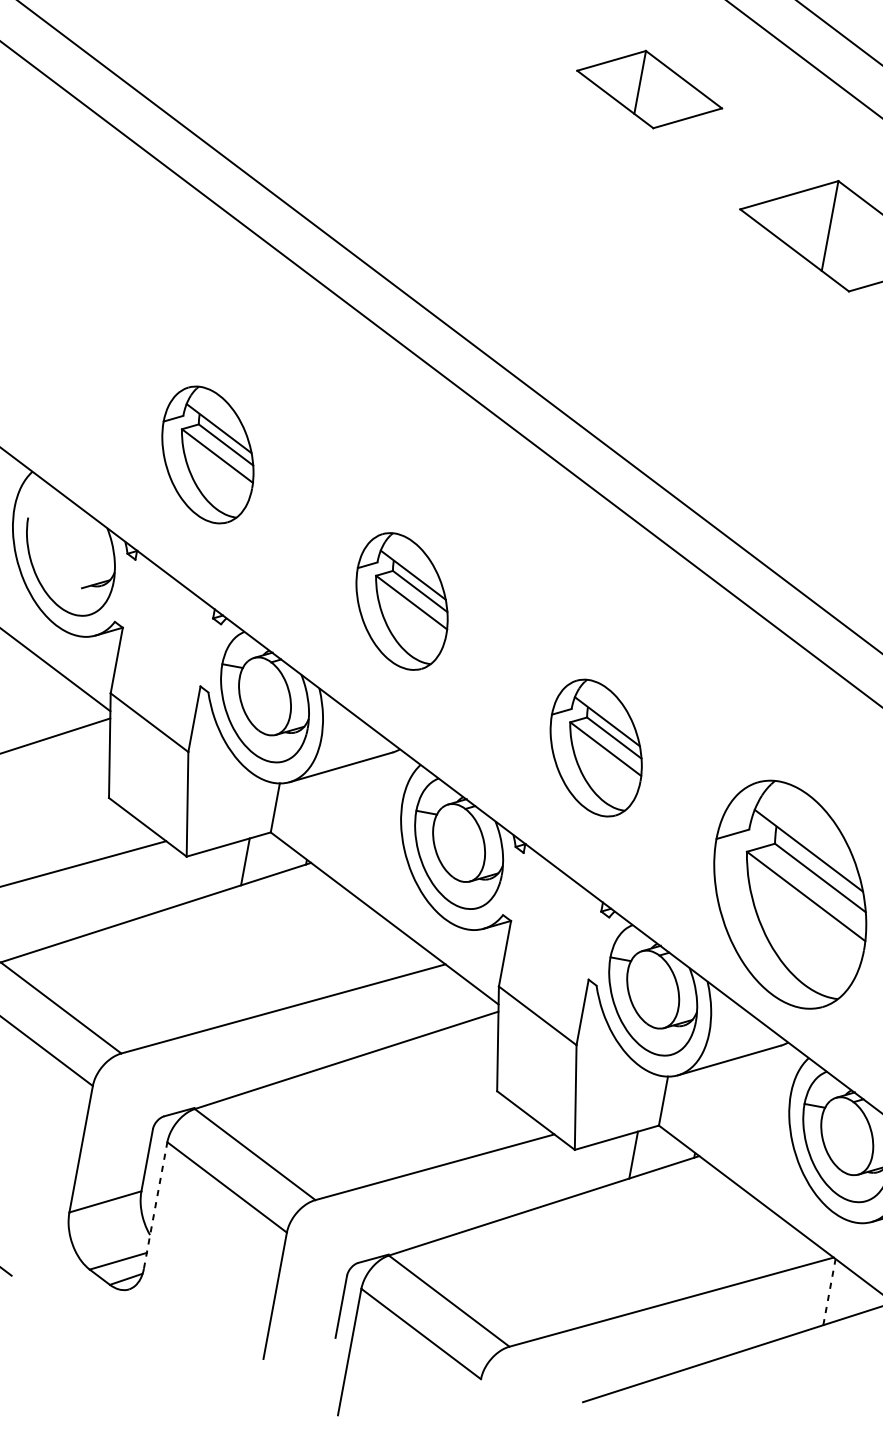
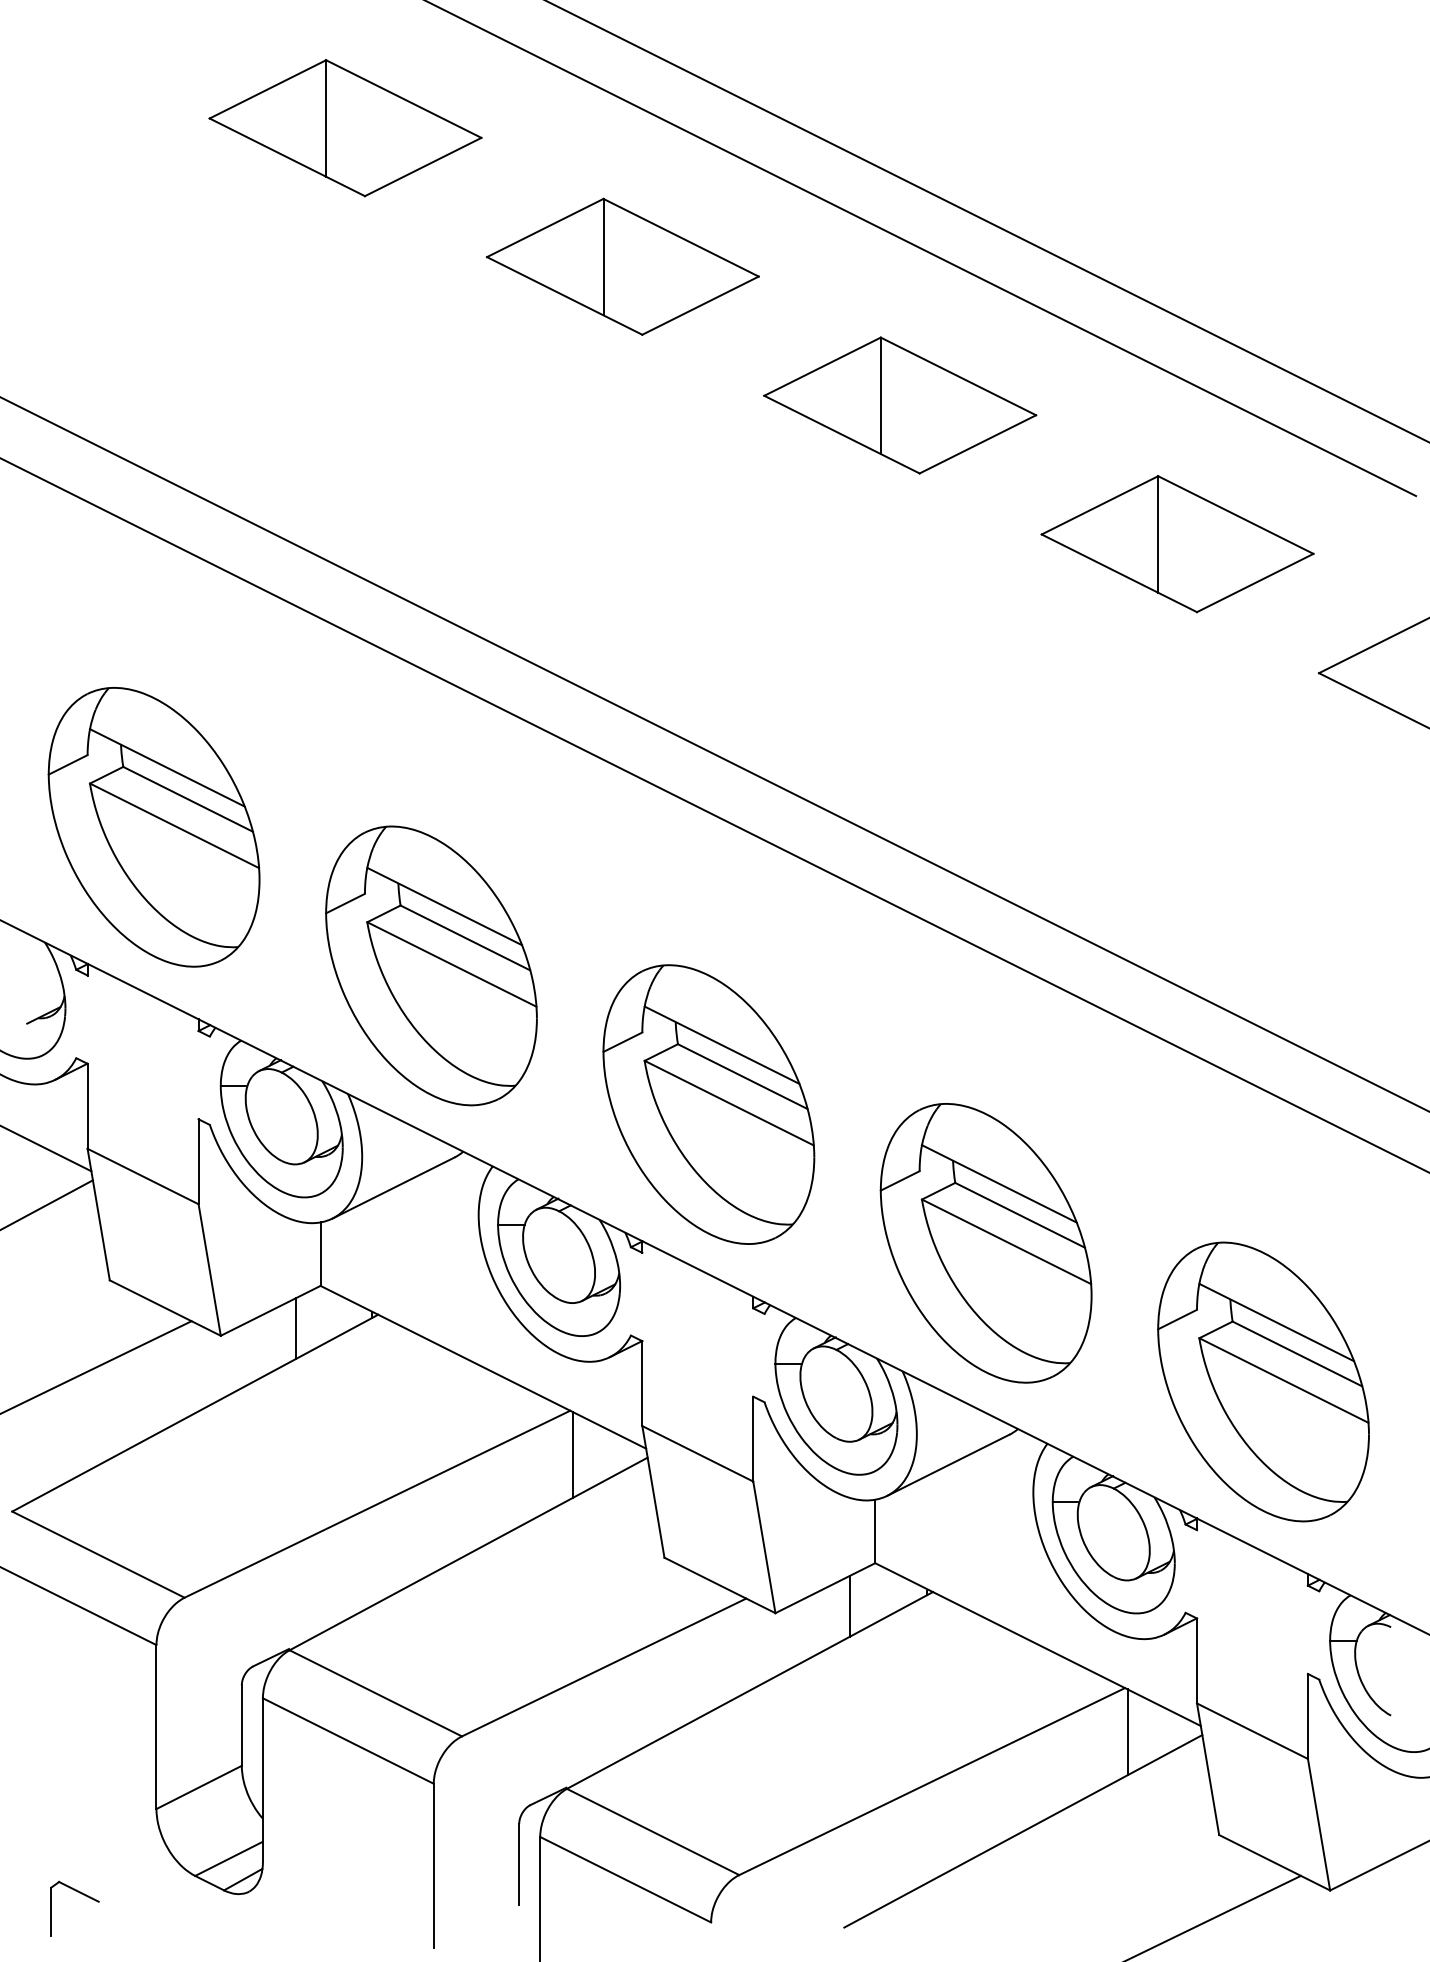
part: (649, 89) -> (622, 266), size x1.43
part: (207, 454) -> (153, 827), size x1.67
part: (402, 601) -> (431, 965), size x1.67
part: (595, 747) -> (708, 1104), size x1.67
line: (441, 998) -> (573, 1454), added
line: (155, 1205) -> (262, 1780), dashed -> solid
line: (829, 1292) -> (1127, 1732), dashed -> solid

